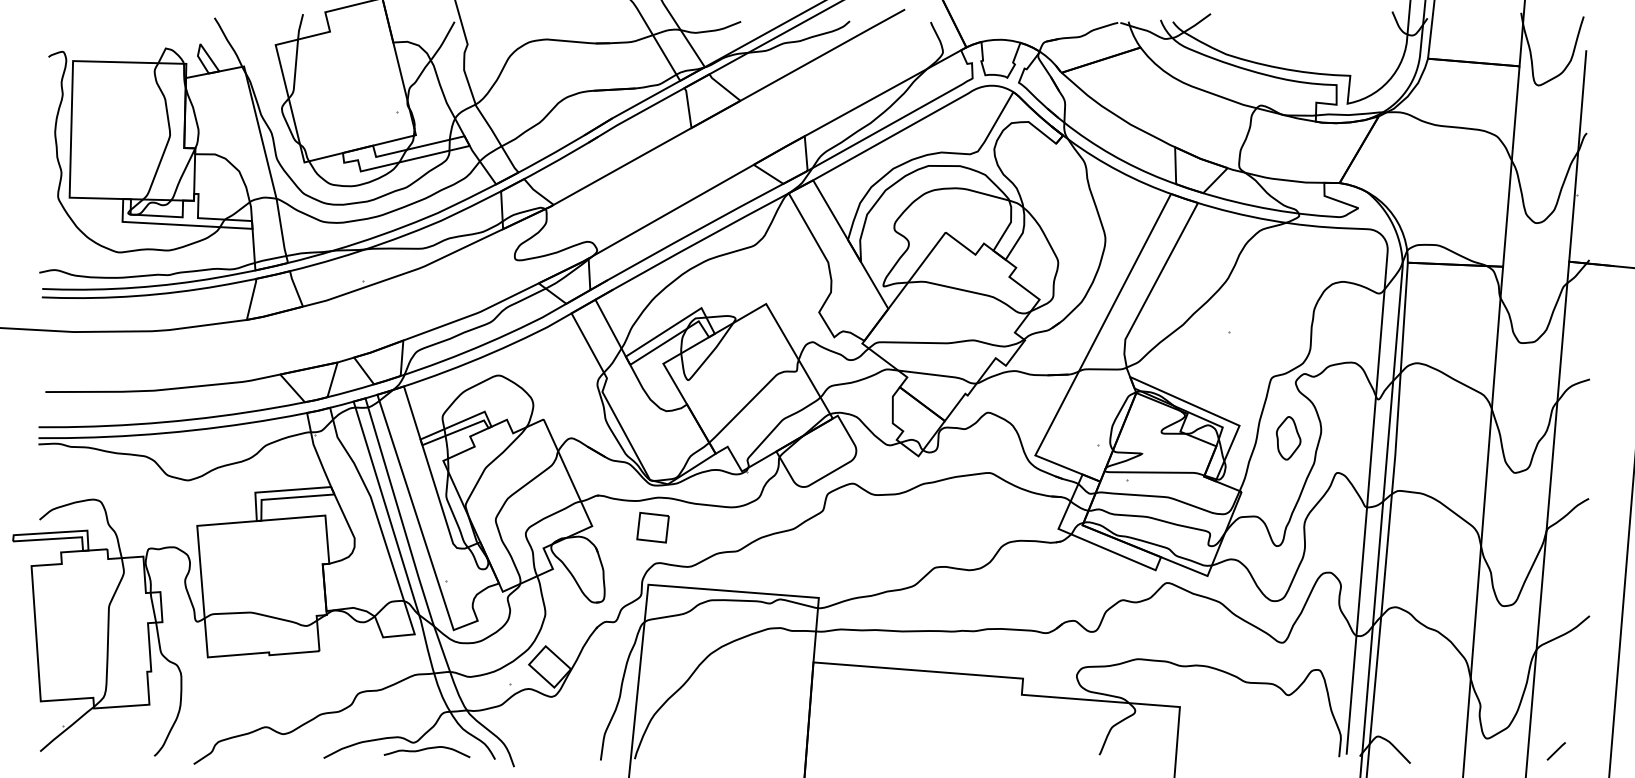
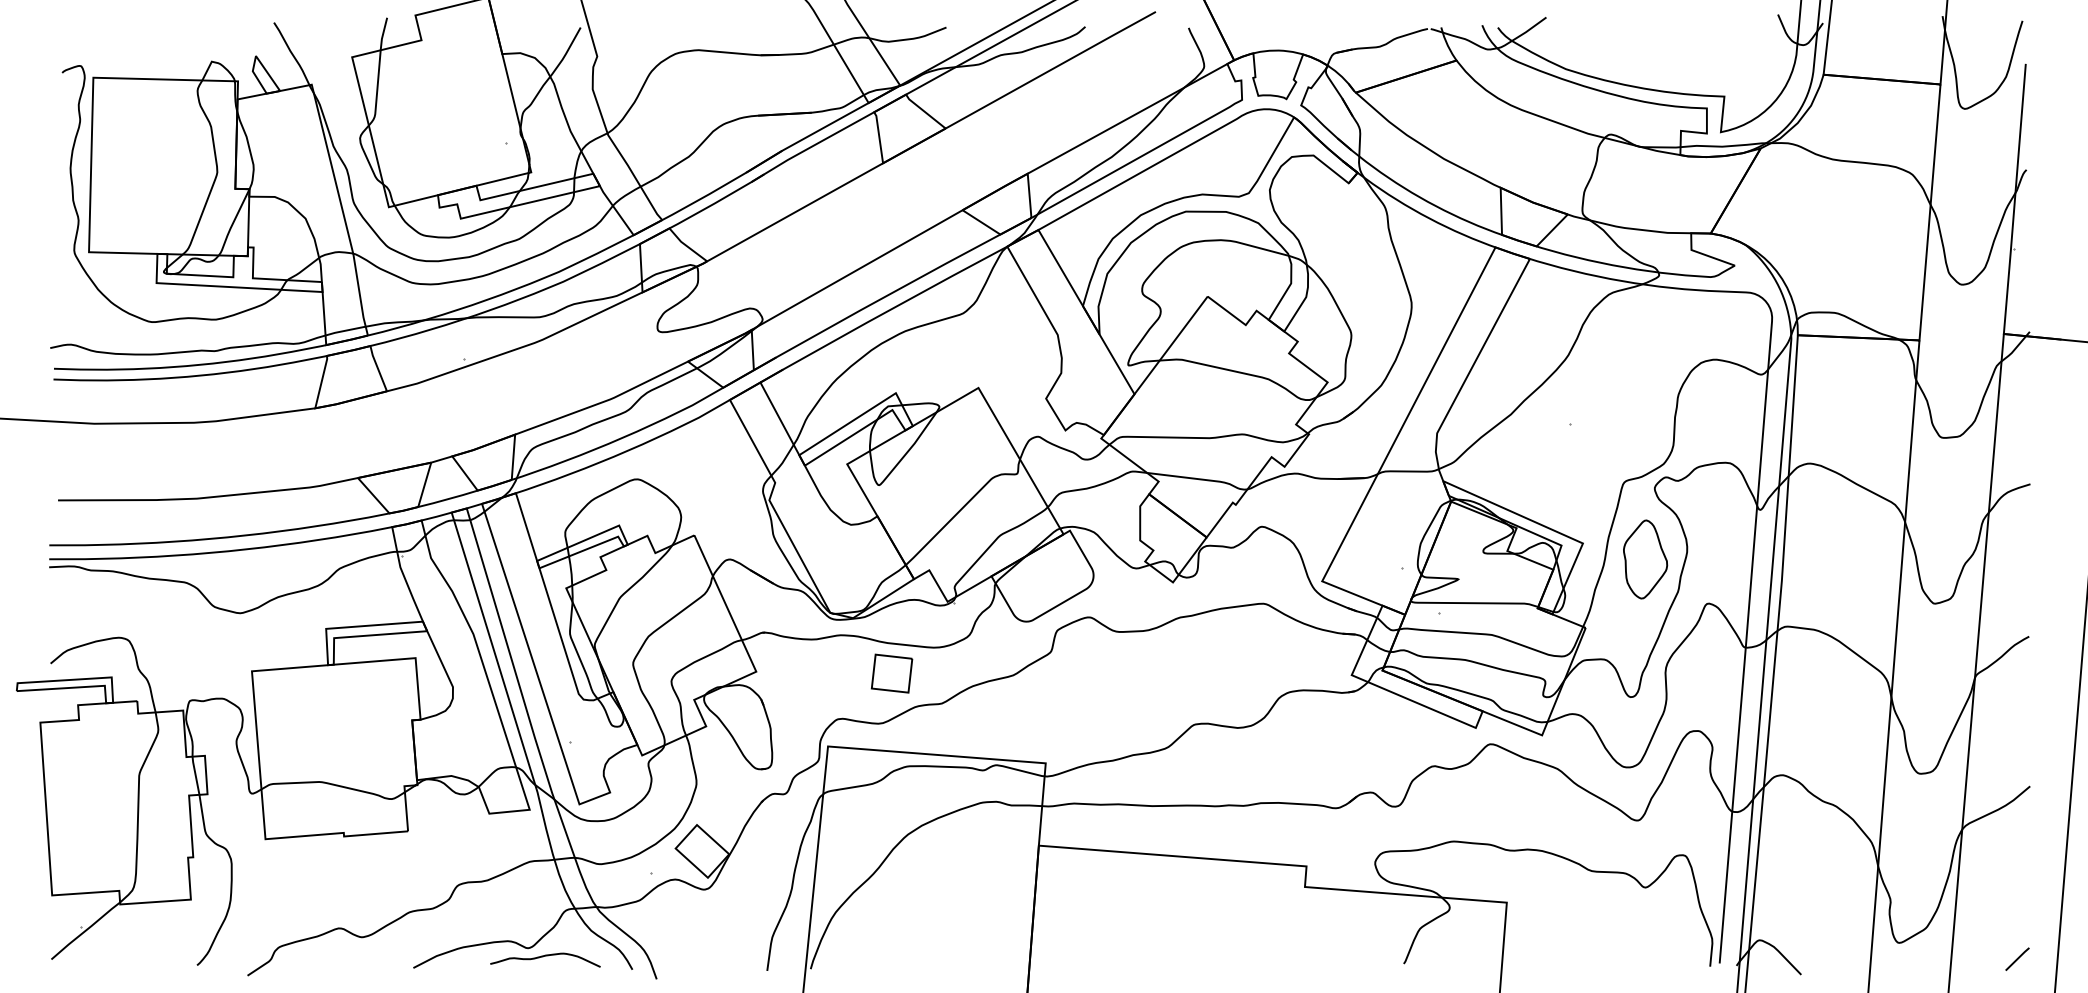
part: (1288, 438) -> (1645, 559), size x1.43
part: (652, 527) -> (891, 673), moved
line: (1556, 750) -> (2017, 958), moved

